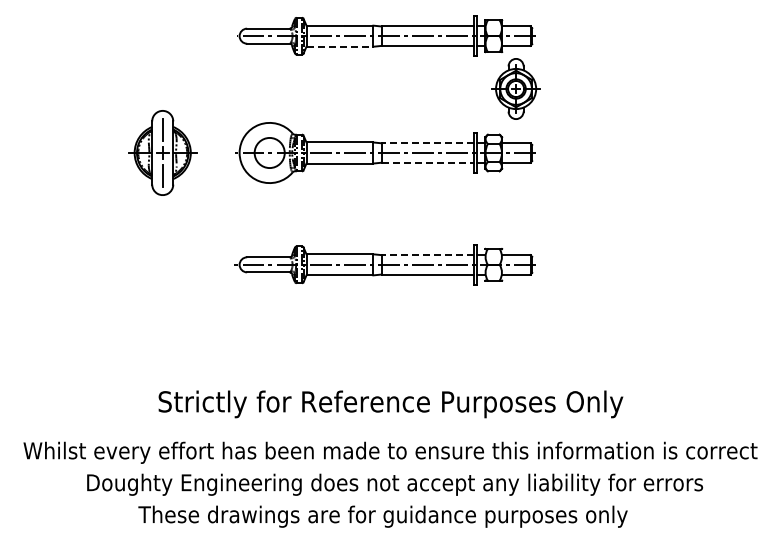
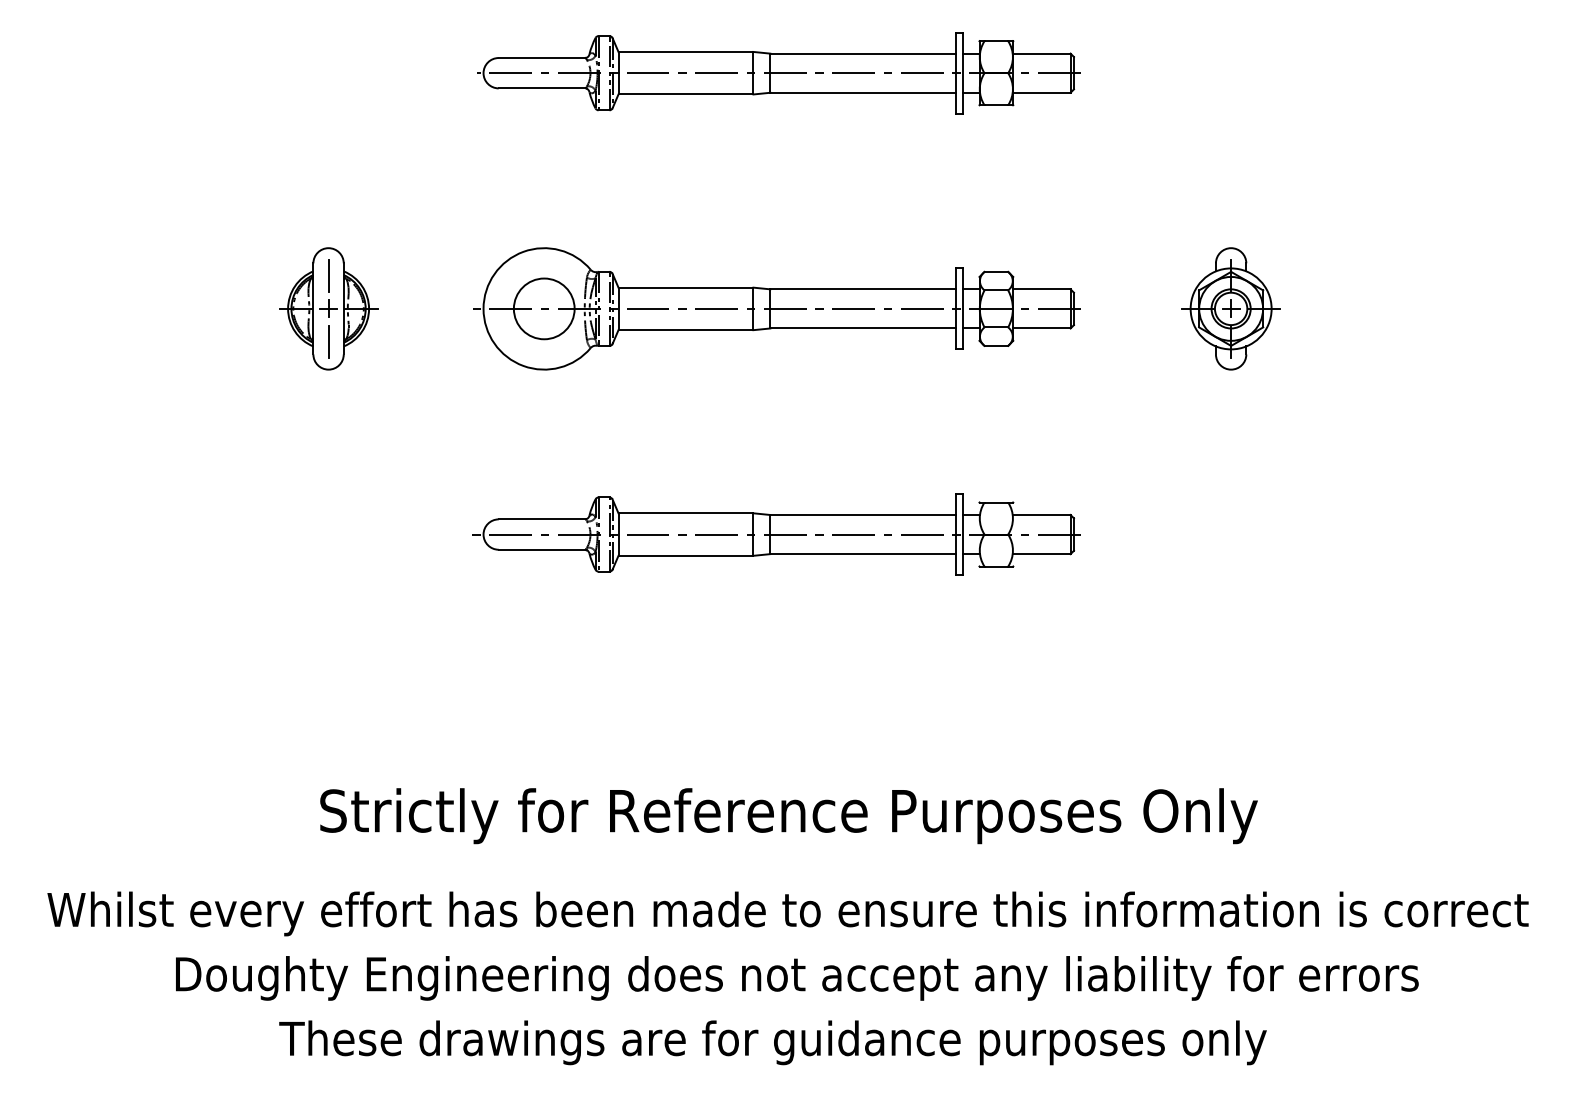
line: (340, 46) -> (687, 93), dashed -> solid
part: (515, 88) -> (1229, 307), moved
line: (427, 143) -> (862, 289), dashed -> solid
part: (162, 152) -> (327, 307), size x0.71
line: (427, 162) -> (862, 328), dashed -> solid
line: (427, 255) -> (862, 515), dashed -> solid

